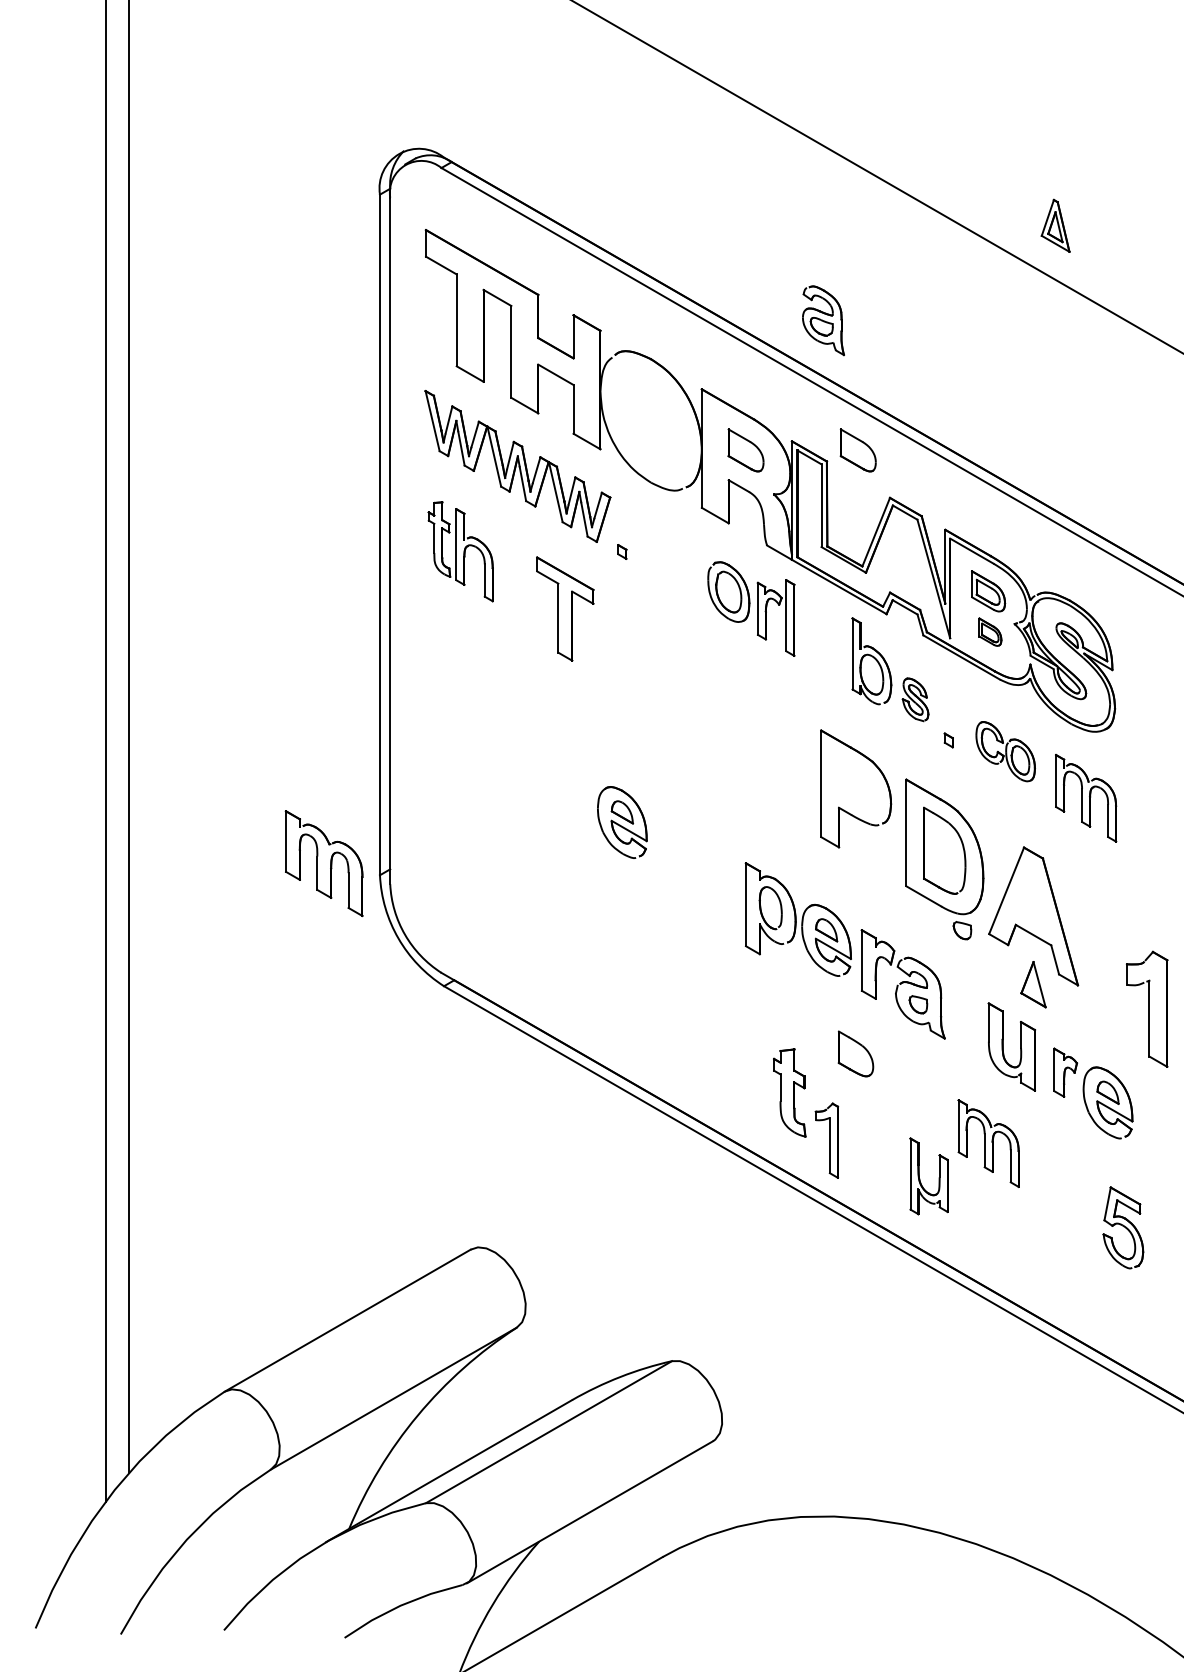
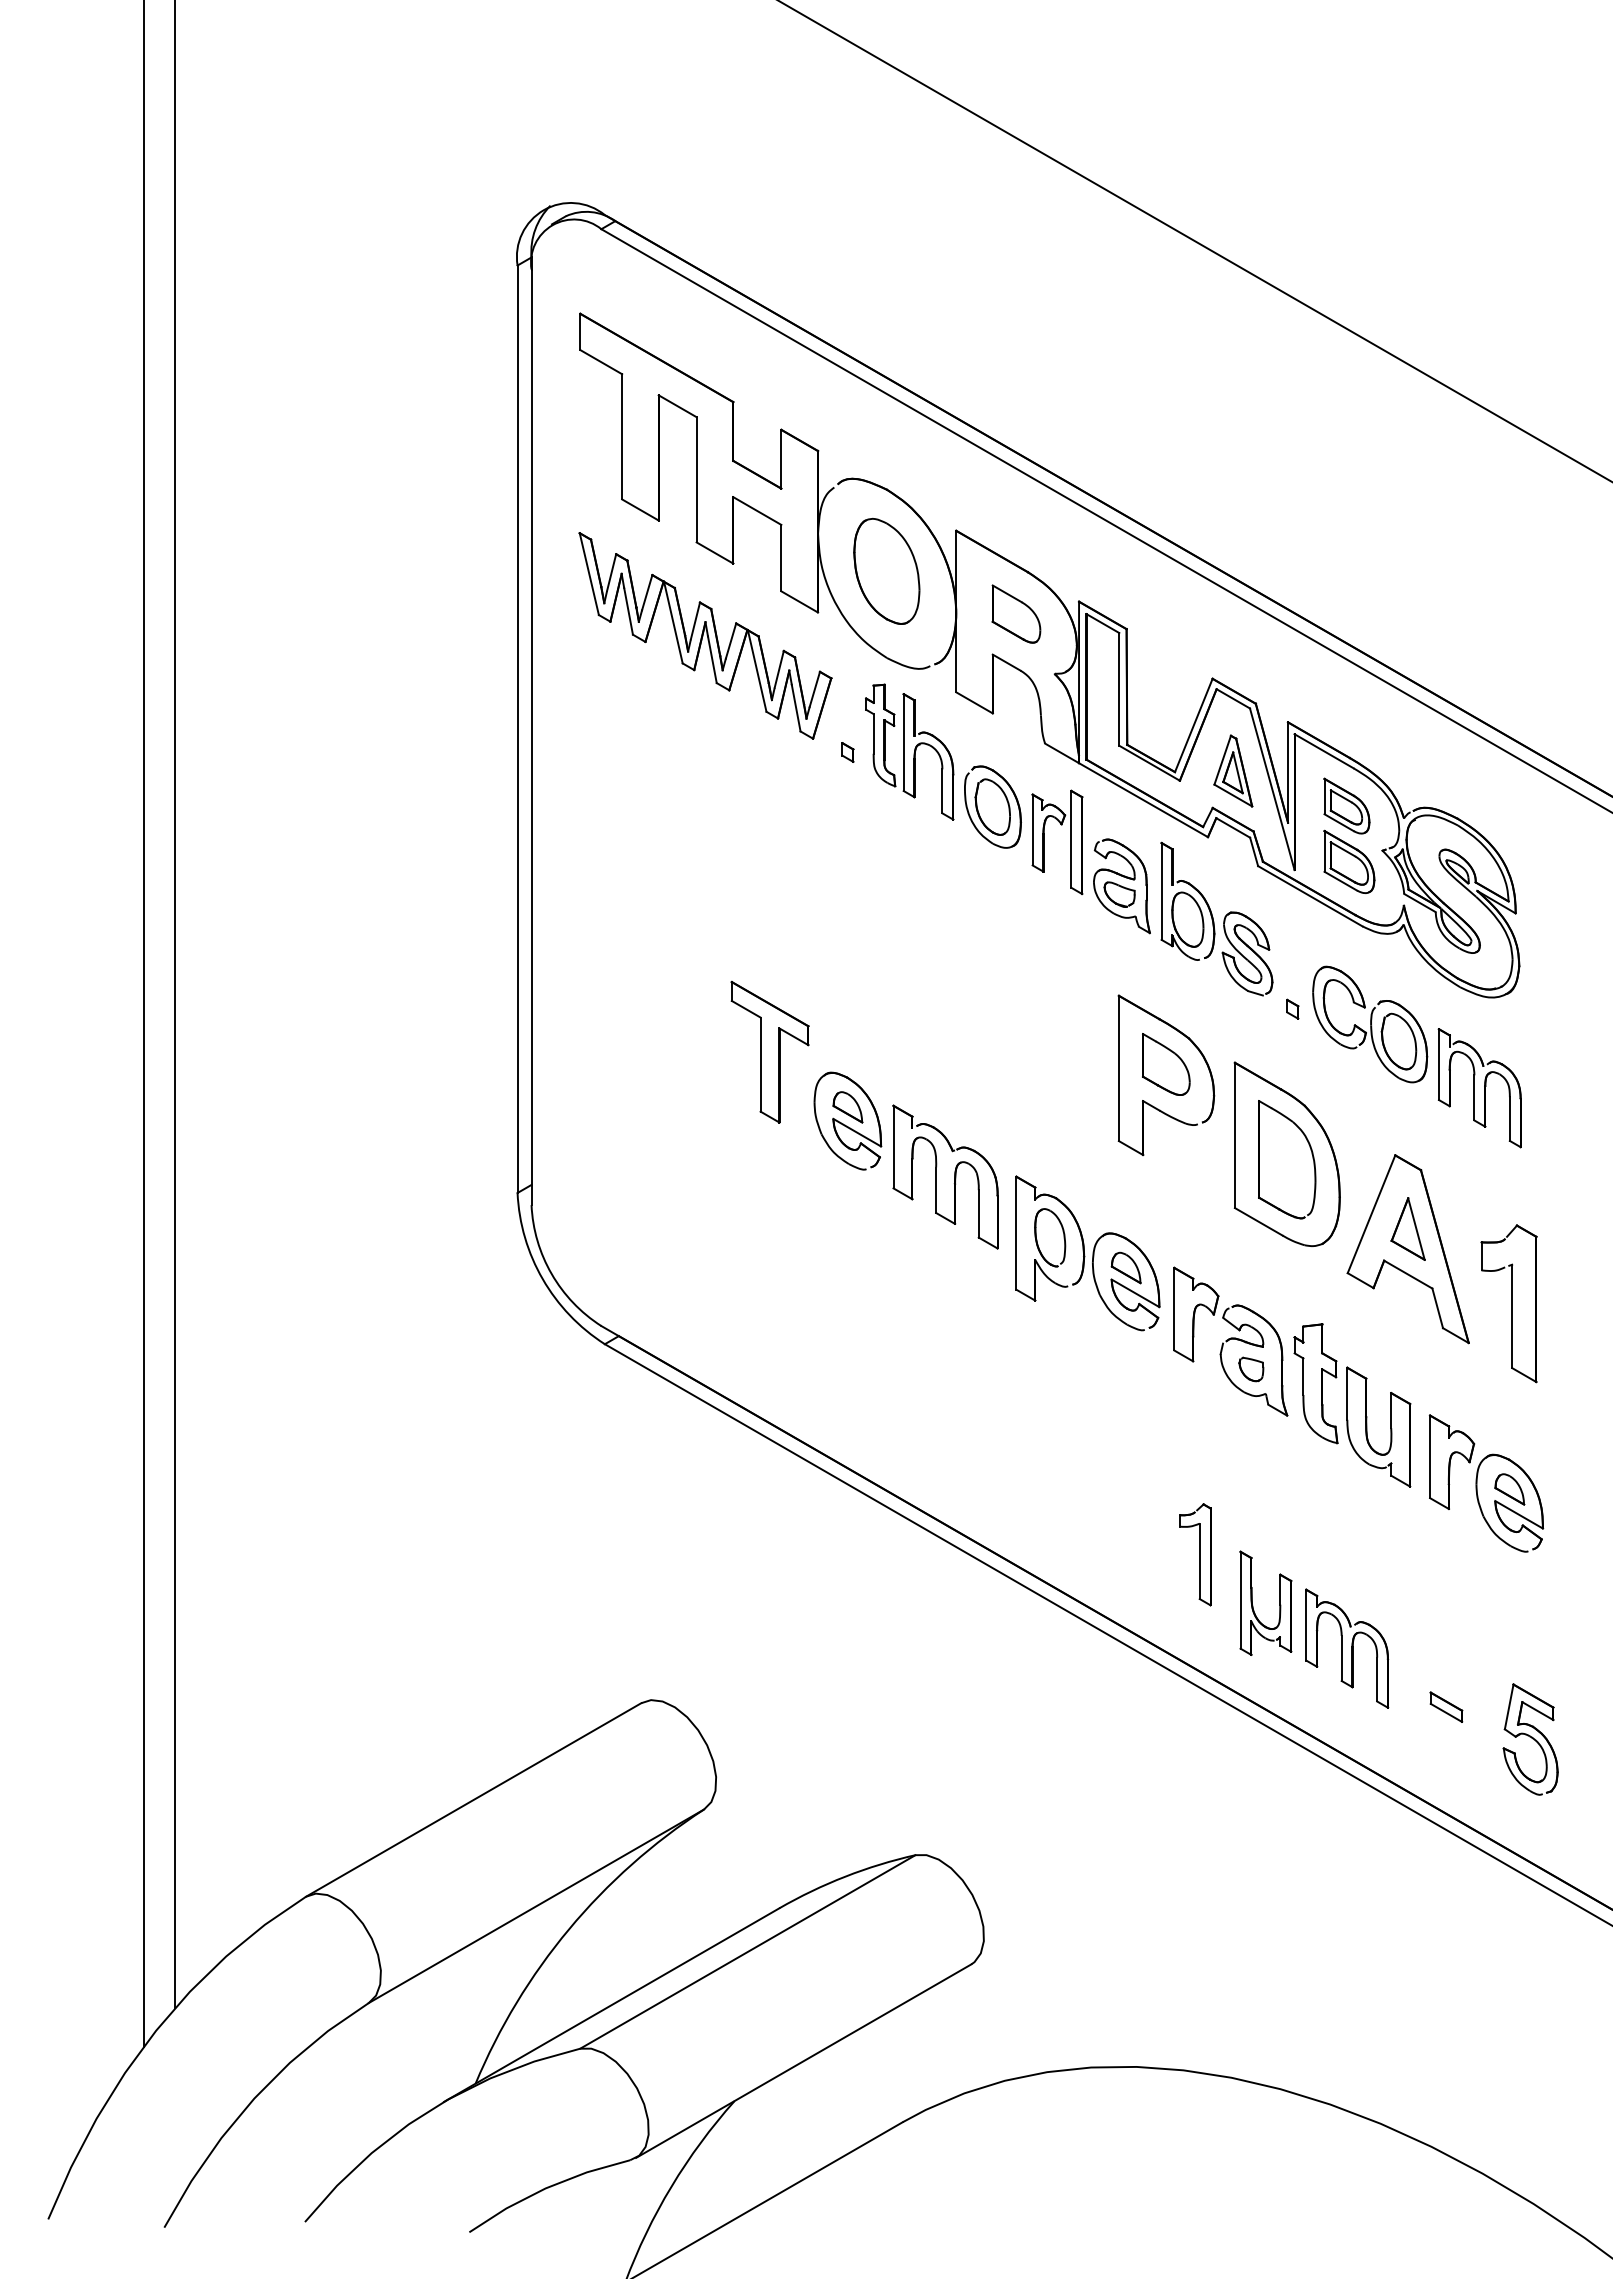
part: (1055, 225) -> (1233, 770), moved
part: (823, 320) -> (1121, 886), moved
part: (650, 418) -> (886, 570), added
part: (858, 450) -> (1169, 613), removed
part: (460, 551) -> (909, 751), moved
part: (564, 608) -> (769, 1051), moved
part: (990, 632) -> (1349, 861), size x1.67
part: (915, 699) -> (1247, 953), size x1.43
part: (1005, 751) -> (1370, 1024), size x1.43
part: (317, 863) -> (936, 1176), moved
part: (962, 930) -> (1311, 1268), removed
part: (1033, 984) -> (1407, 1228), moved
part: (1146, 1009) -> (1508, 1303), moved
part: (856, 1053) -> (1166, 1064), moved
part: (1065, 1072) -> (1451, 1461), size x1.43
part: (789, 1092) -> (1315, 1383), moved
part: (826, 1140) -> (1195, 1554), moved
part: (988, 1143) -> (1347, 1648), moved
part: (1123, 1227) -> (1530, 1739), moved
part: (1061, 1252) -> (1446, 1706), added

